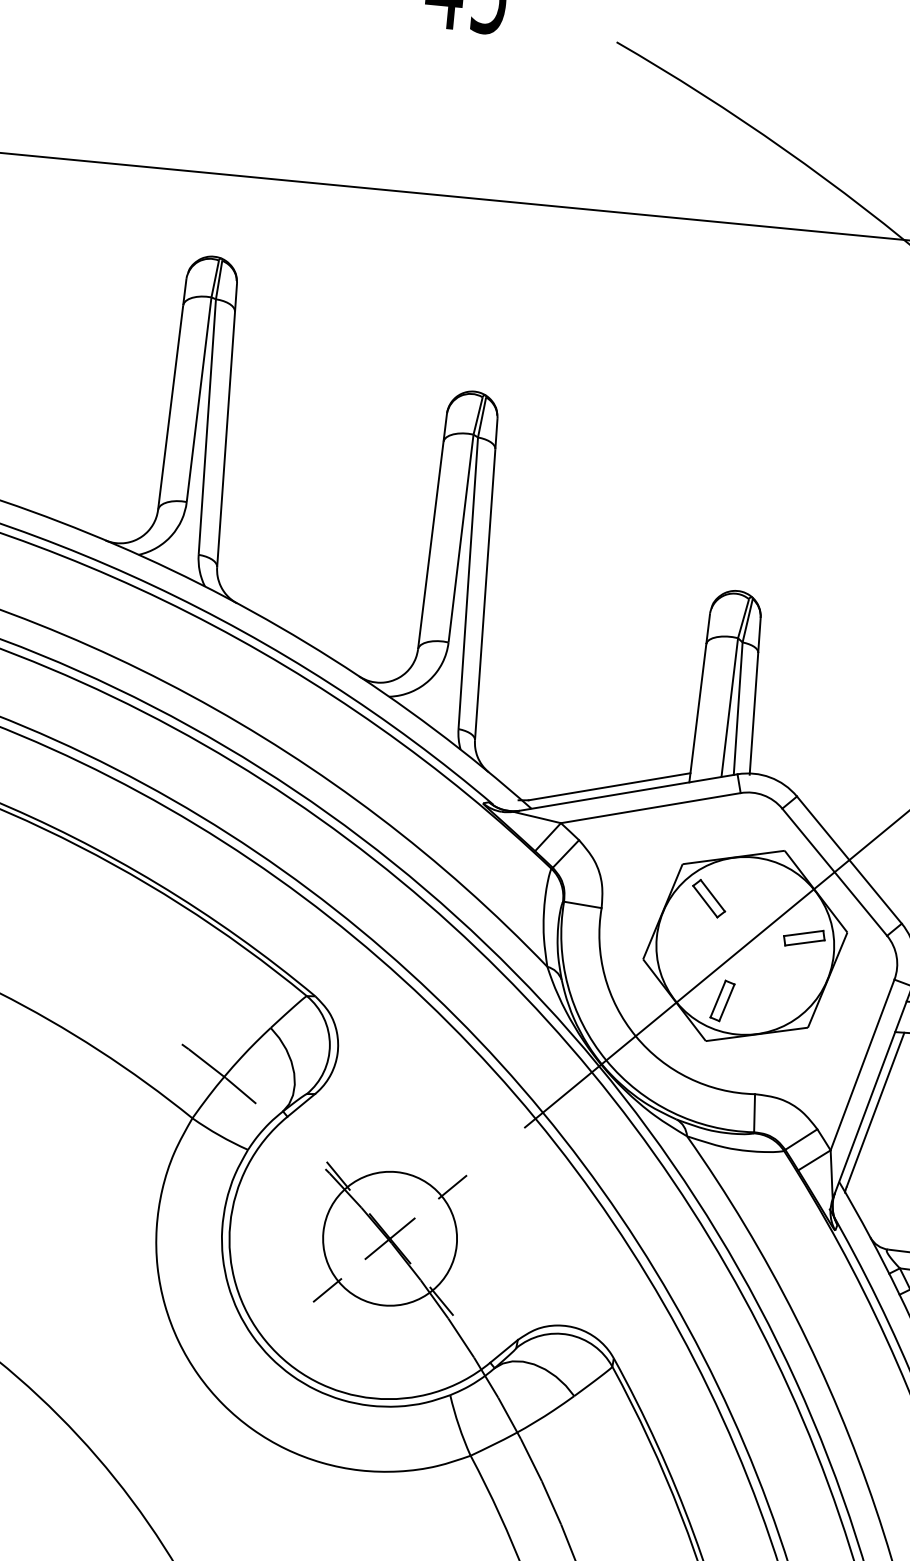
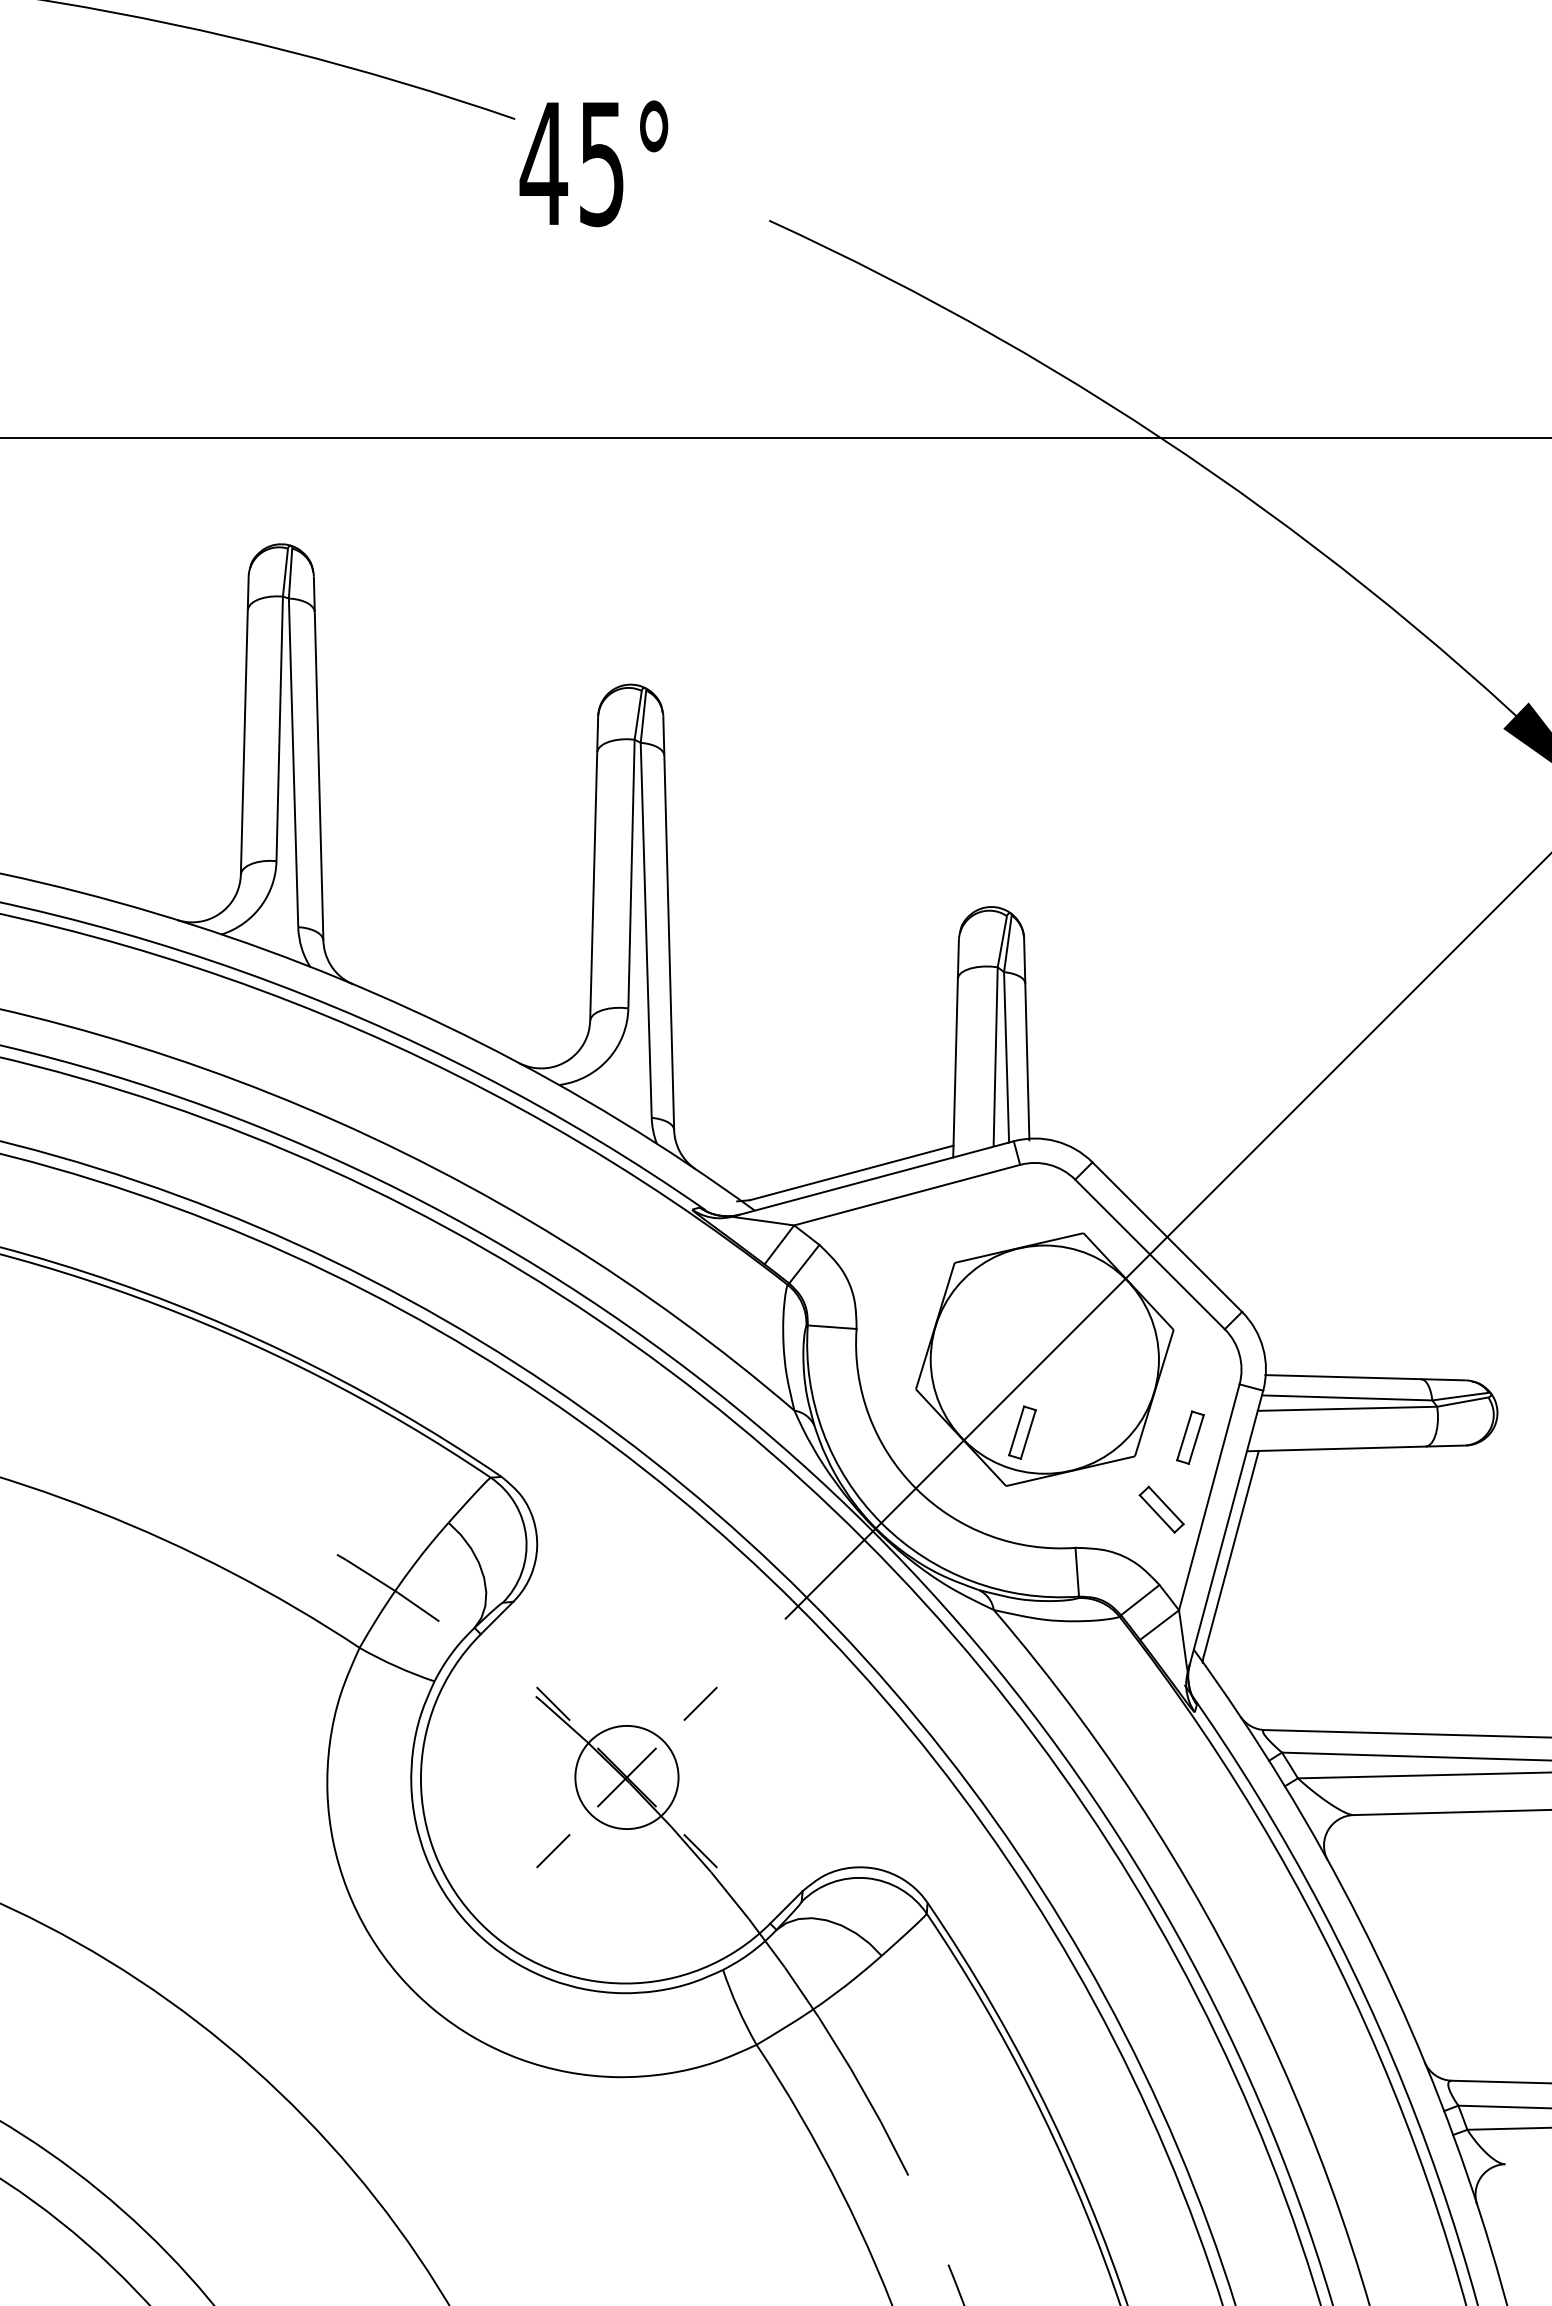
part: (708, 898) -> (1161, 1509), moved
part: (804, 938) -> (1119, 1342), removed
part: (852, 1017) -> (1190, 1437), added
circle: (389, 1238) -> (626, 1777), size x0.6

